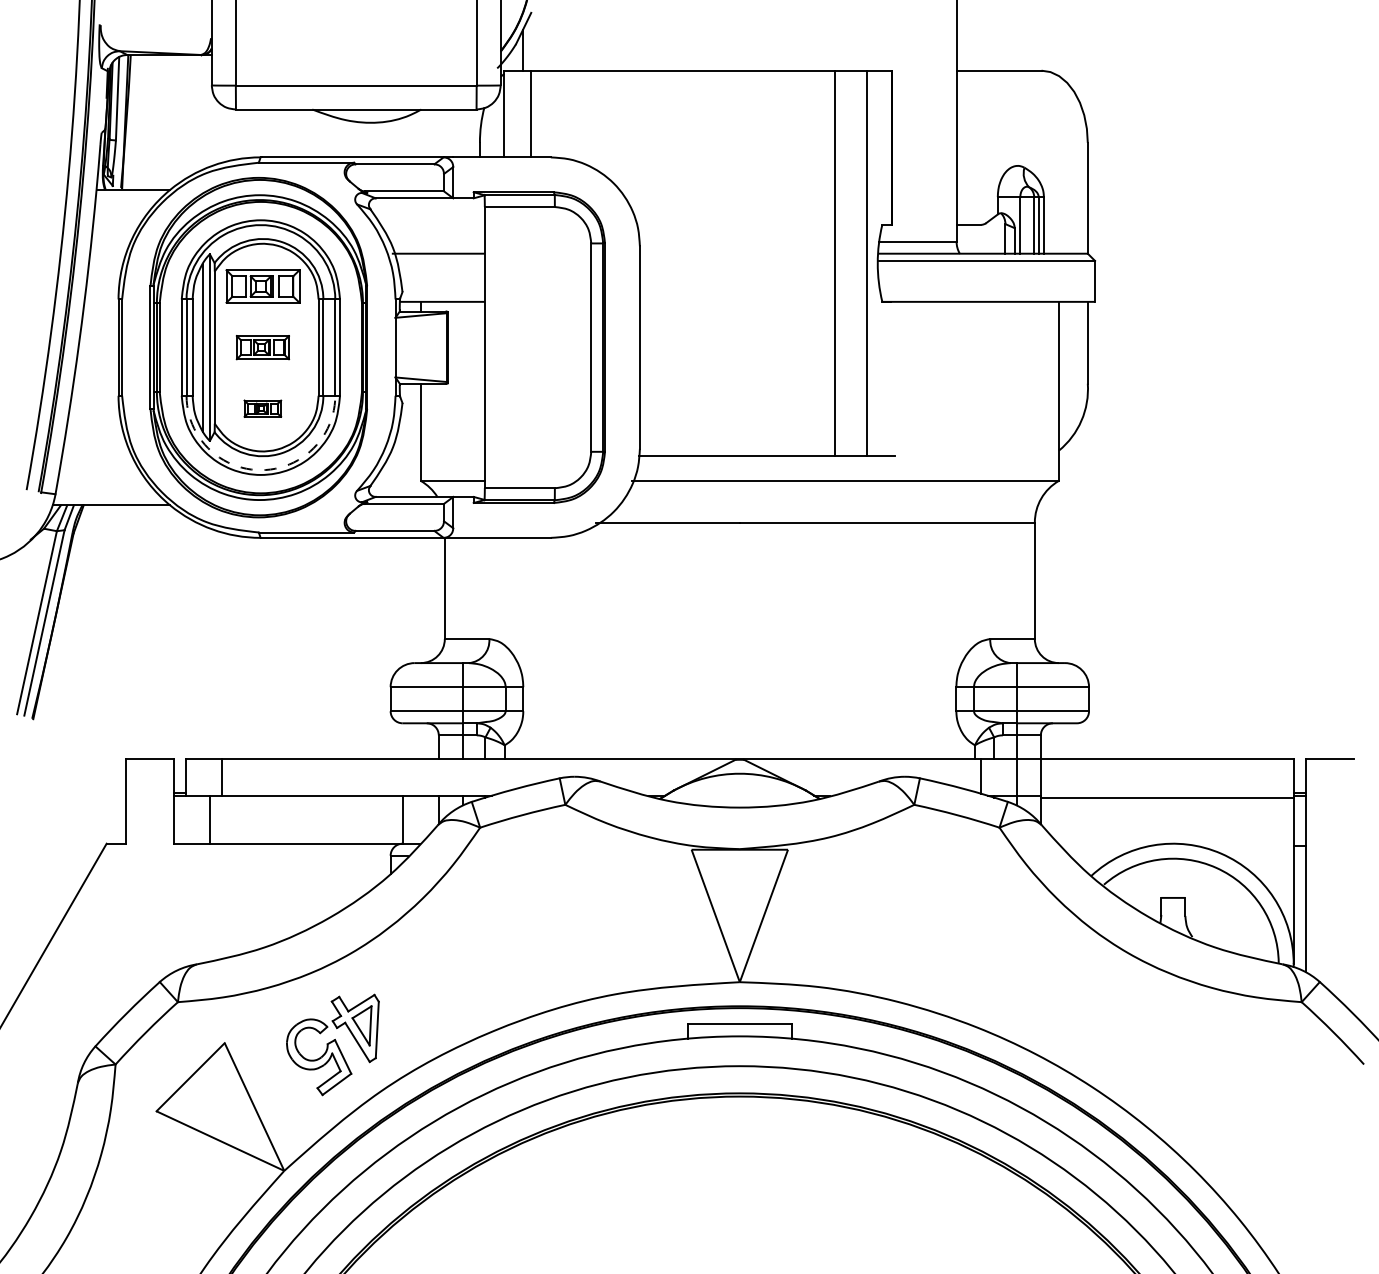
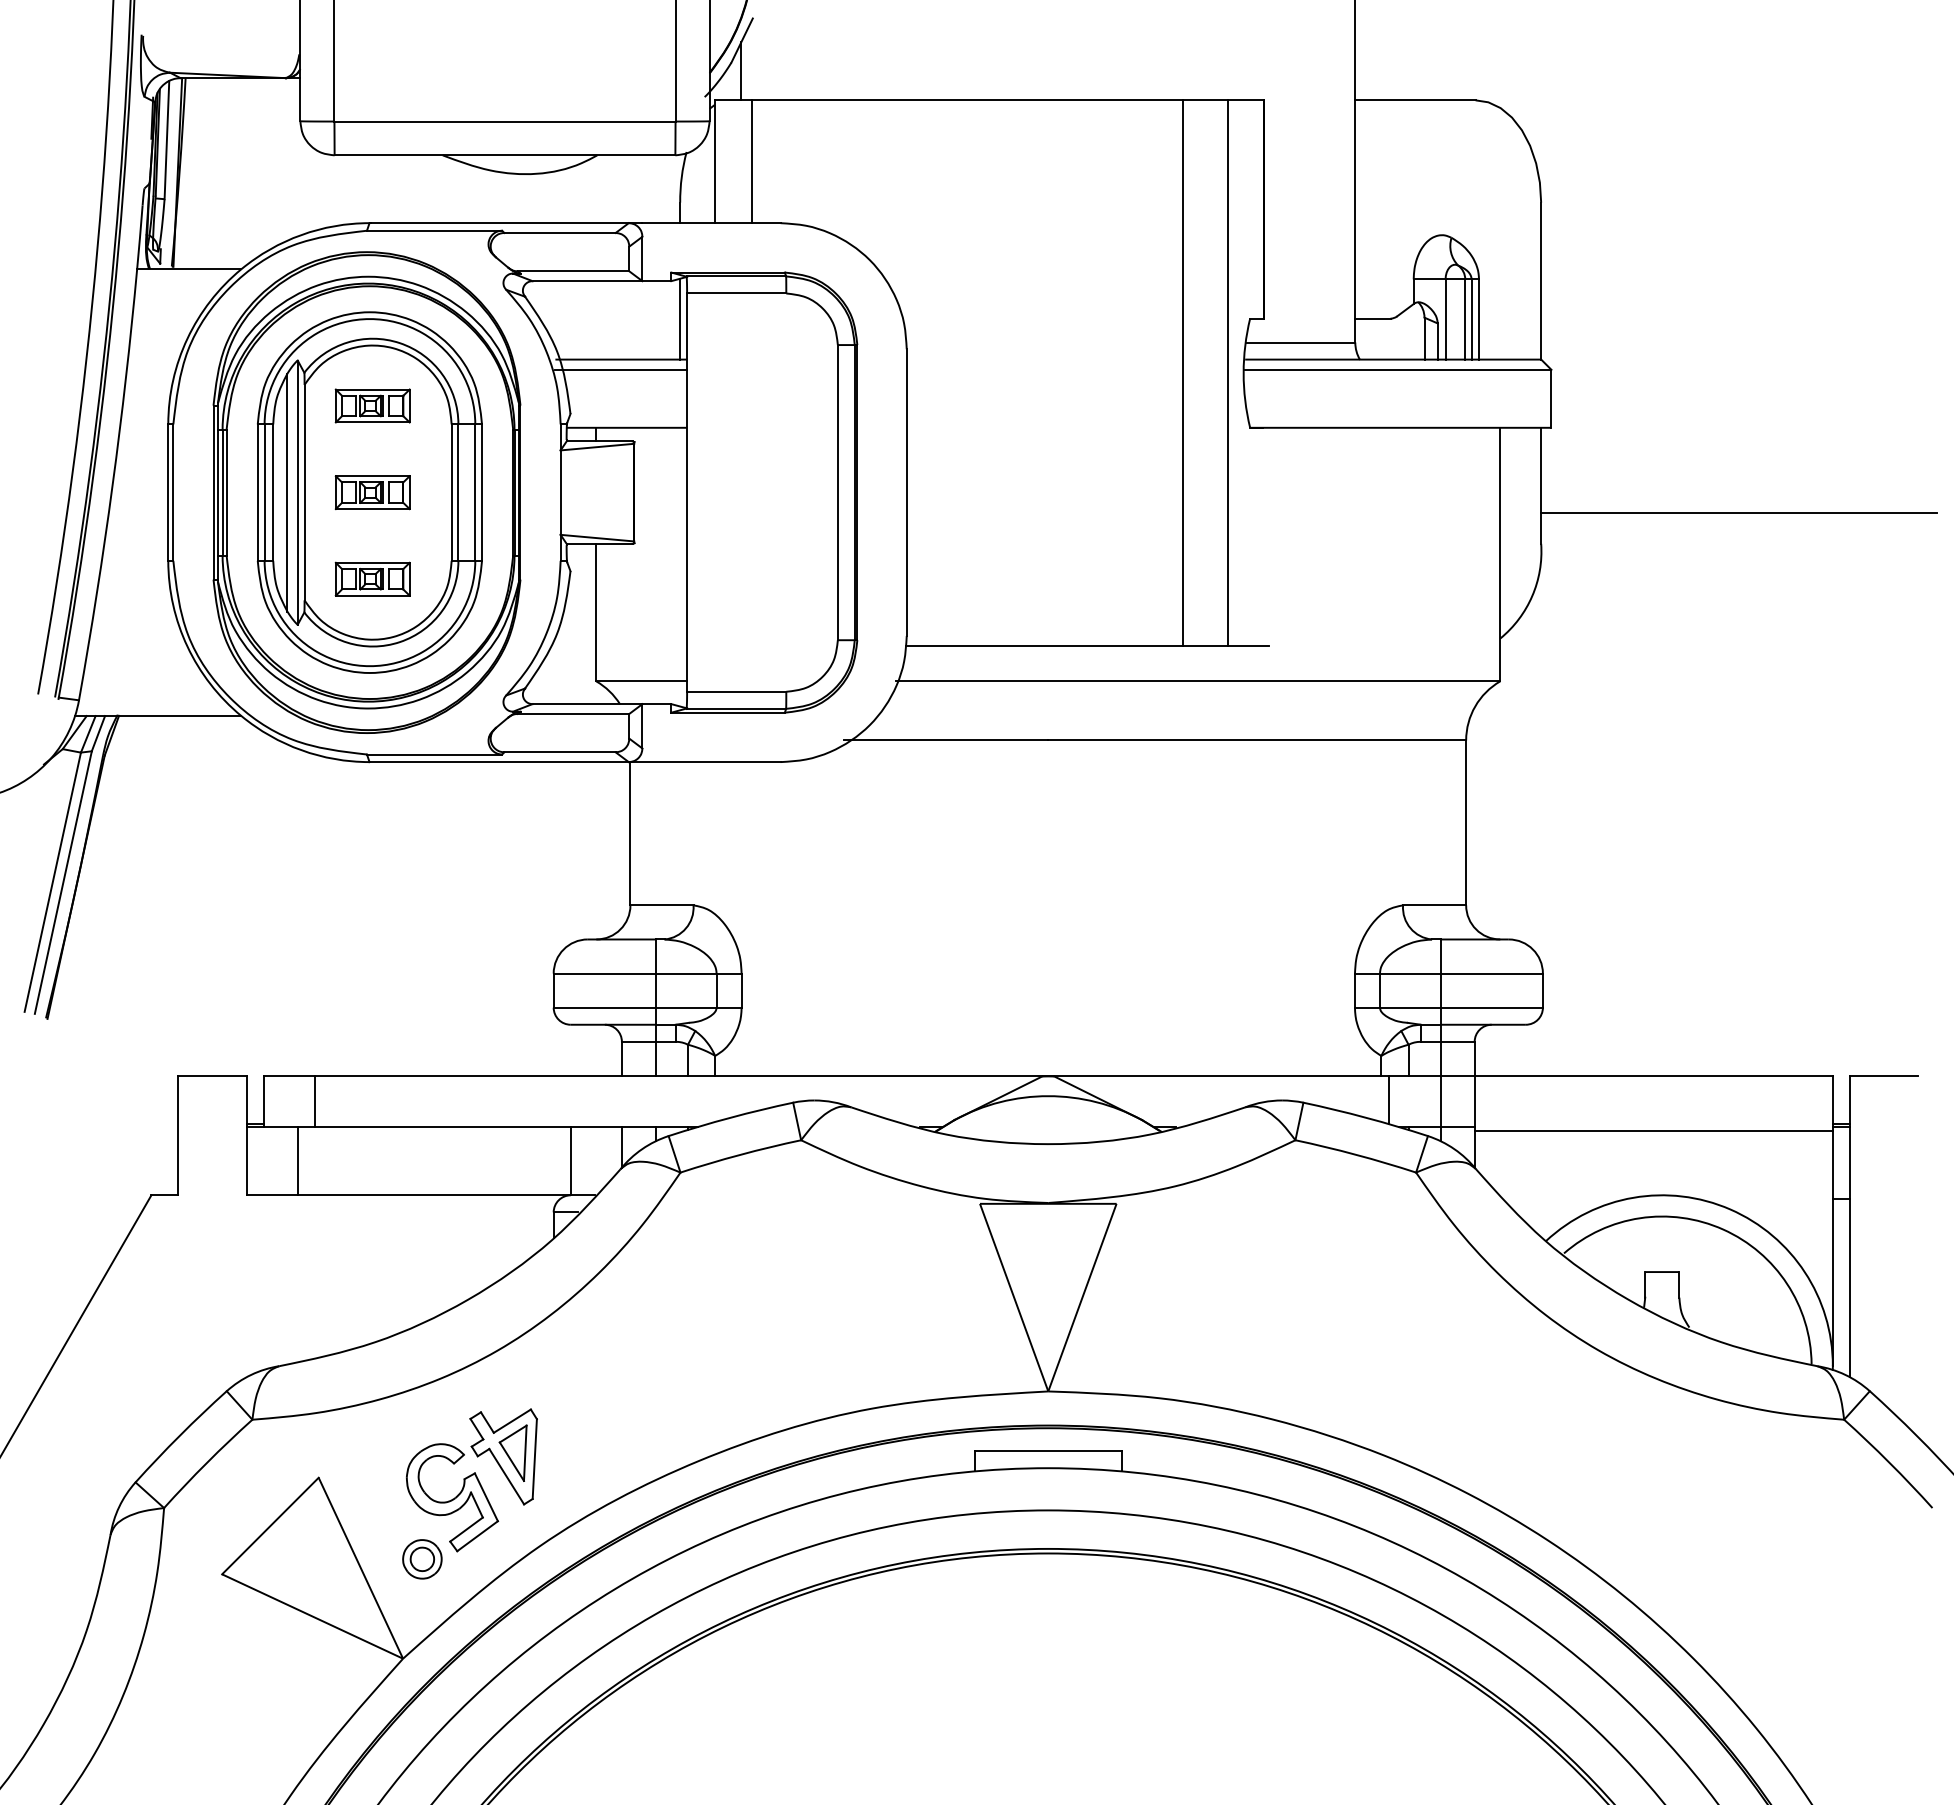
line: (480, 224) -> (680, 318), added
line: (438, 260) -> (621, 369), added
part: (262, 286) -> (372, 405), size x0.71
line: (1227, 362) -> (1739, 513), added
part: (262, 408) -> (372, 578), size x1.43
arc: (260, 470) -> (369, 666), dashed -> solid
part: (298, 1100) -> (422, 1559), added

